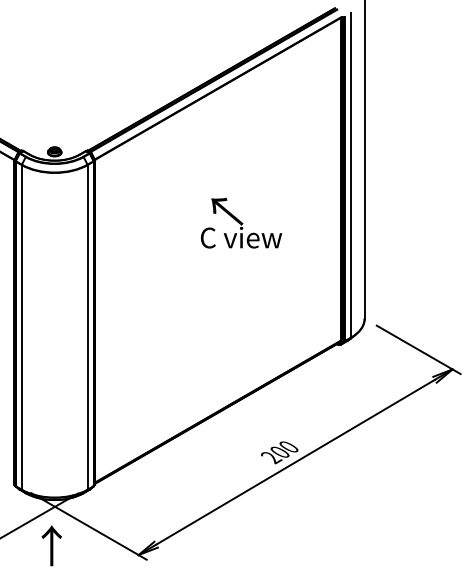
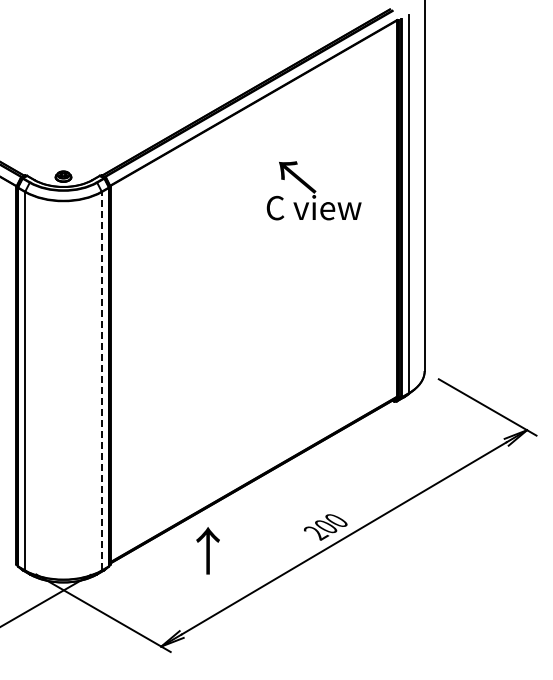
text: (240, 222) -> (313, 190), moved
line: (87, 326) -> (101, 380), solid -> dashed
text: (51, 545) -> (207, 550), moved

